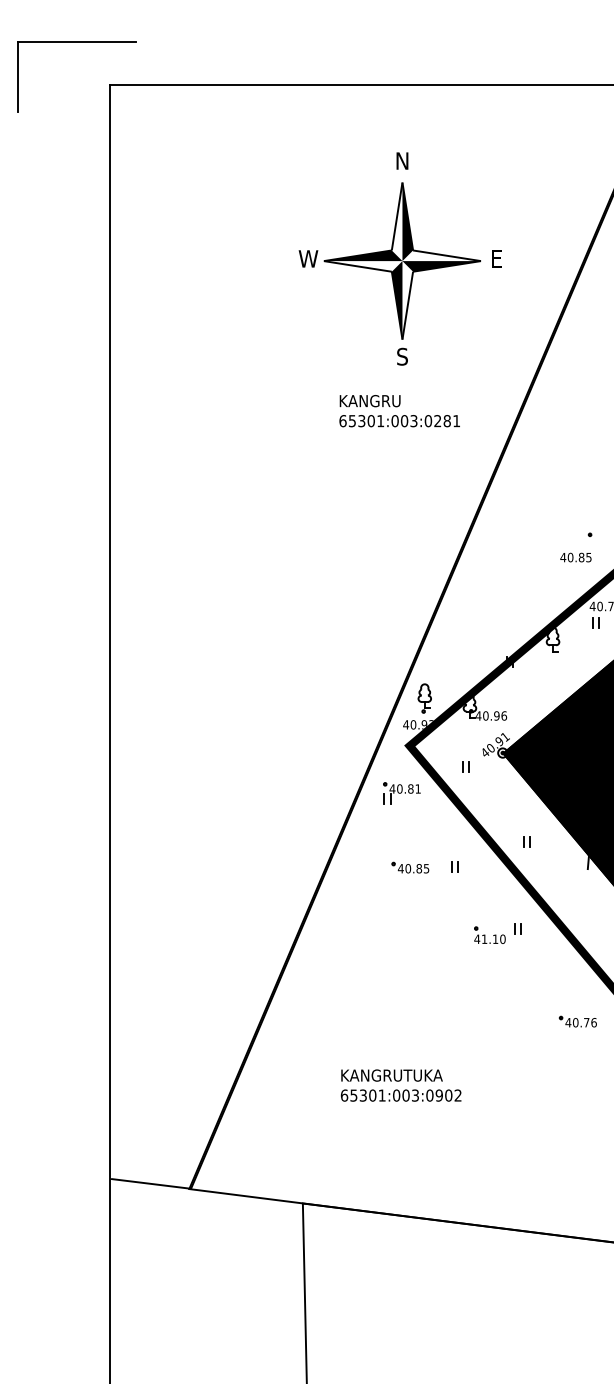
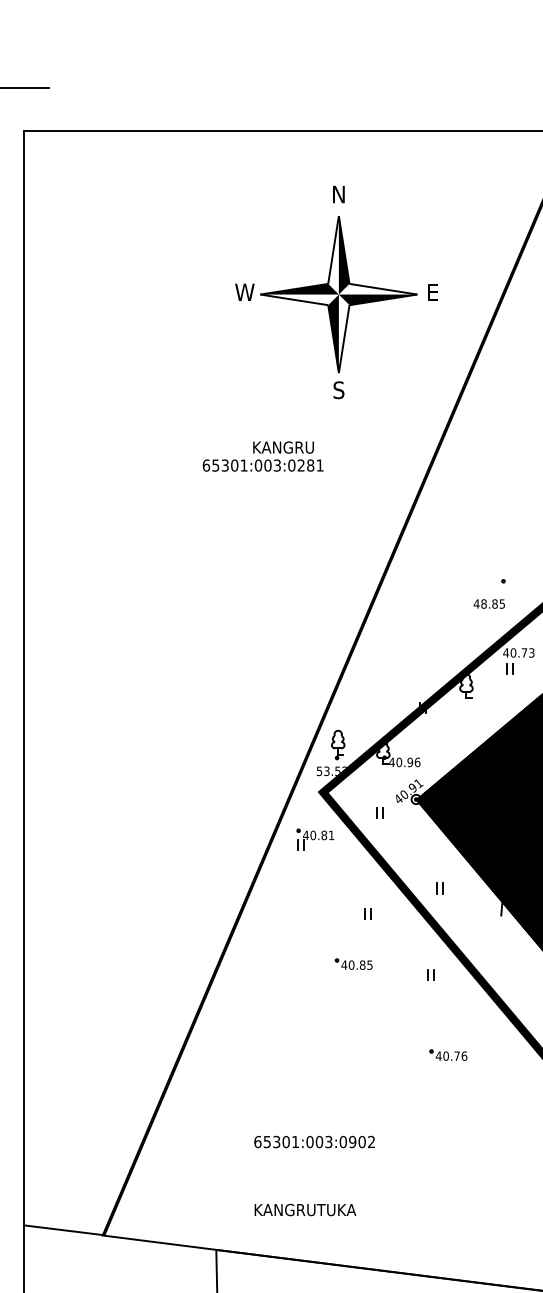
part: (399, 258) -> (335, 291), moved
text: (399, 421) -> (262, 465), moved
text: (570, 557) -> (483, 603), 40.85 -> 48.85
text: (416, 724) -> (329, 770), 40.93 -> 53.52
part: (410, 867) -> (353, 963), moved
part: (489, 934) -> (402, 980), removed
part: (577, 1021) -> (447, 1054), moved
text: (391, 1075) -> (304, 1209), moved

